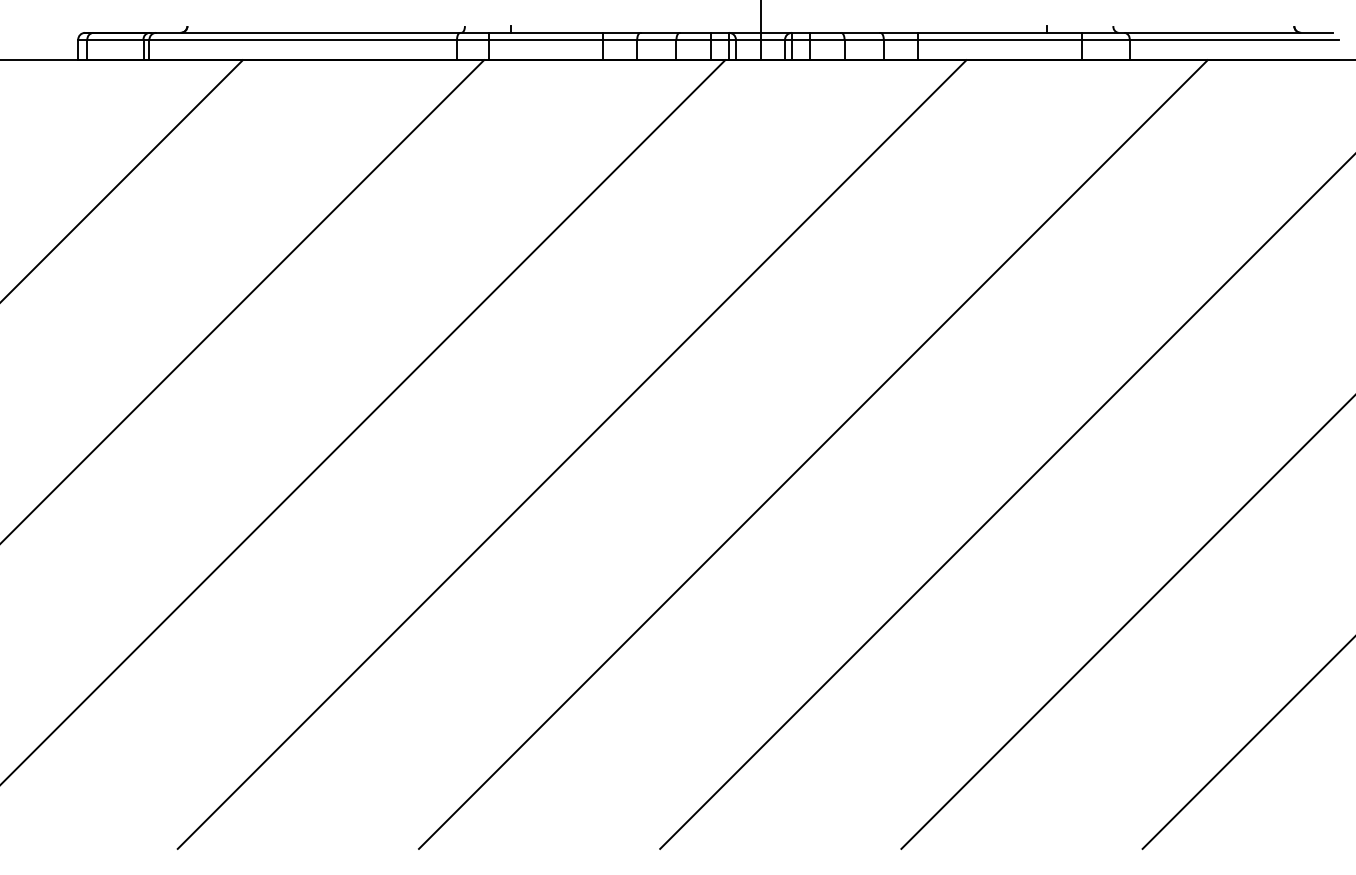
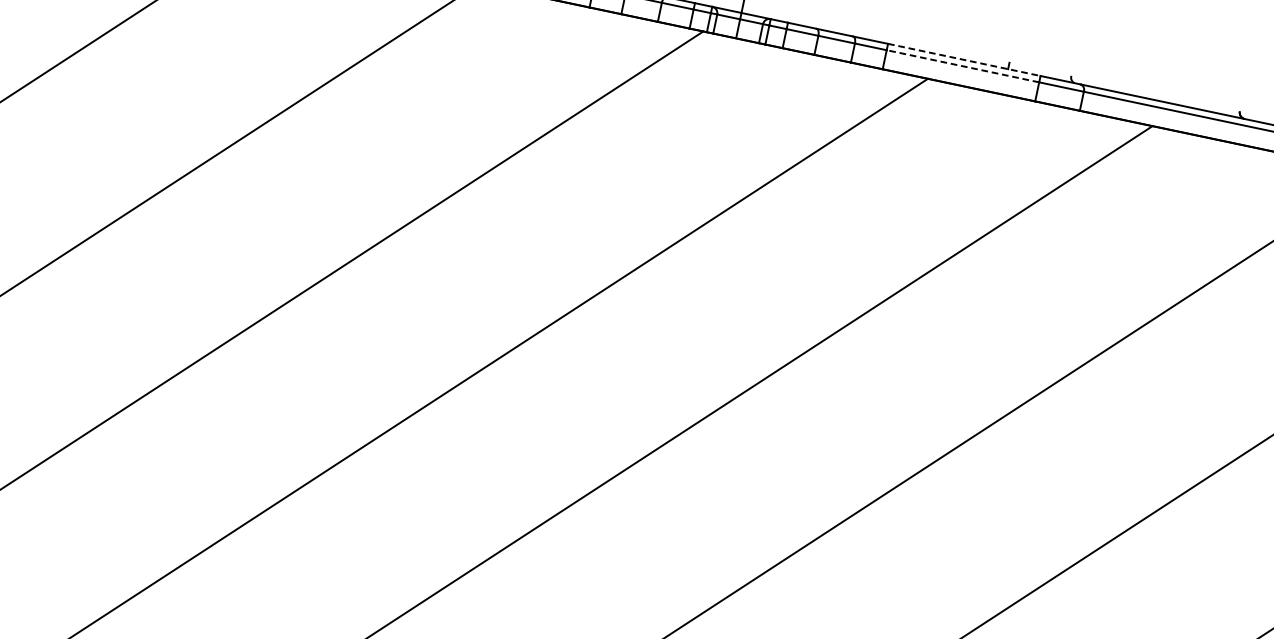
line: (999, 32) -> (964, 59), solid -> dashed
line: (999, 39) -> (962, 66), solid -> dashed

